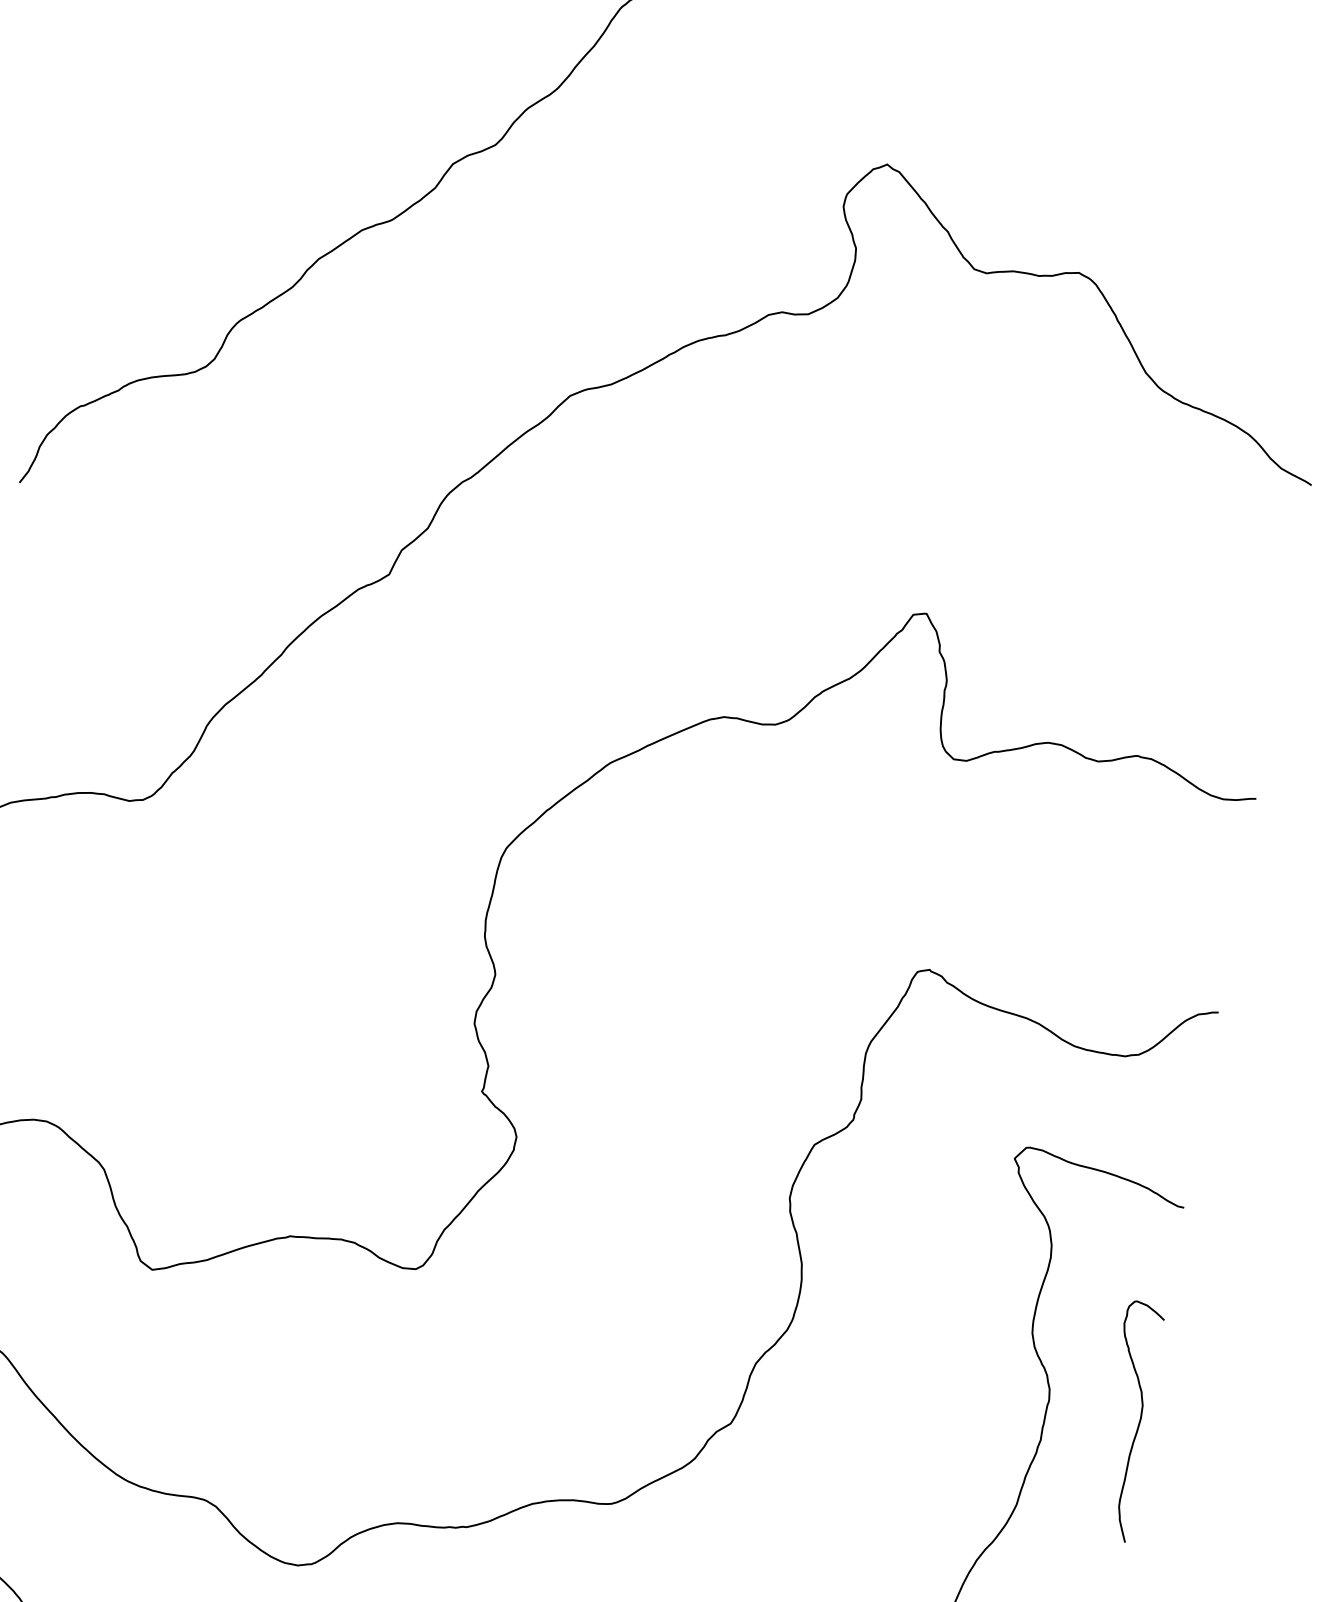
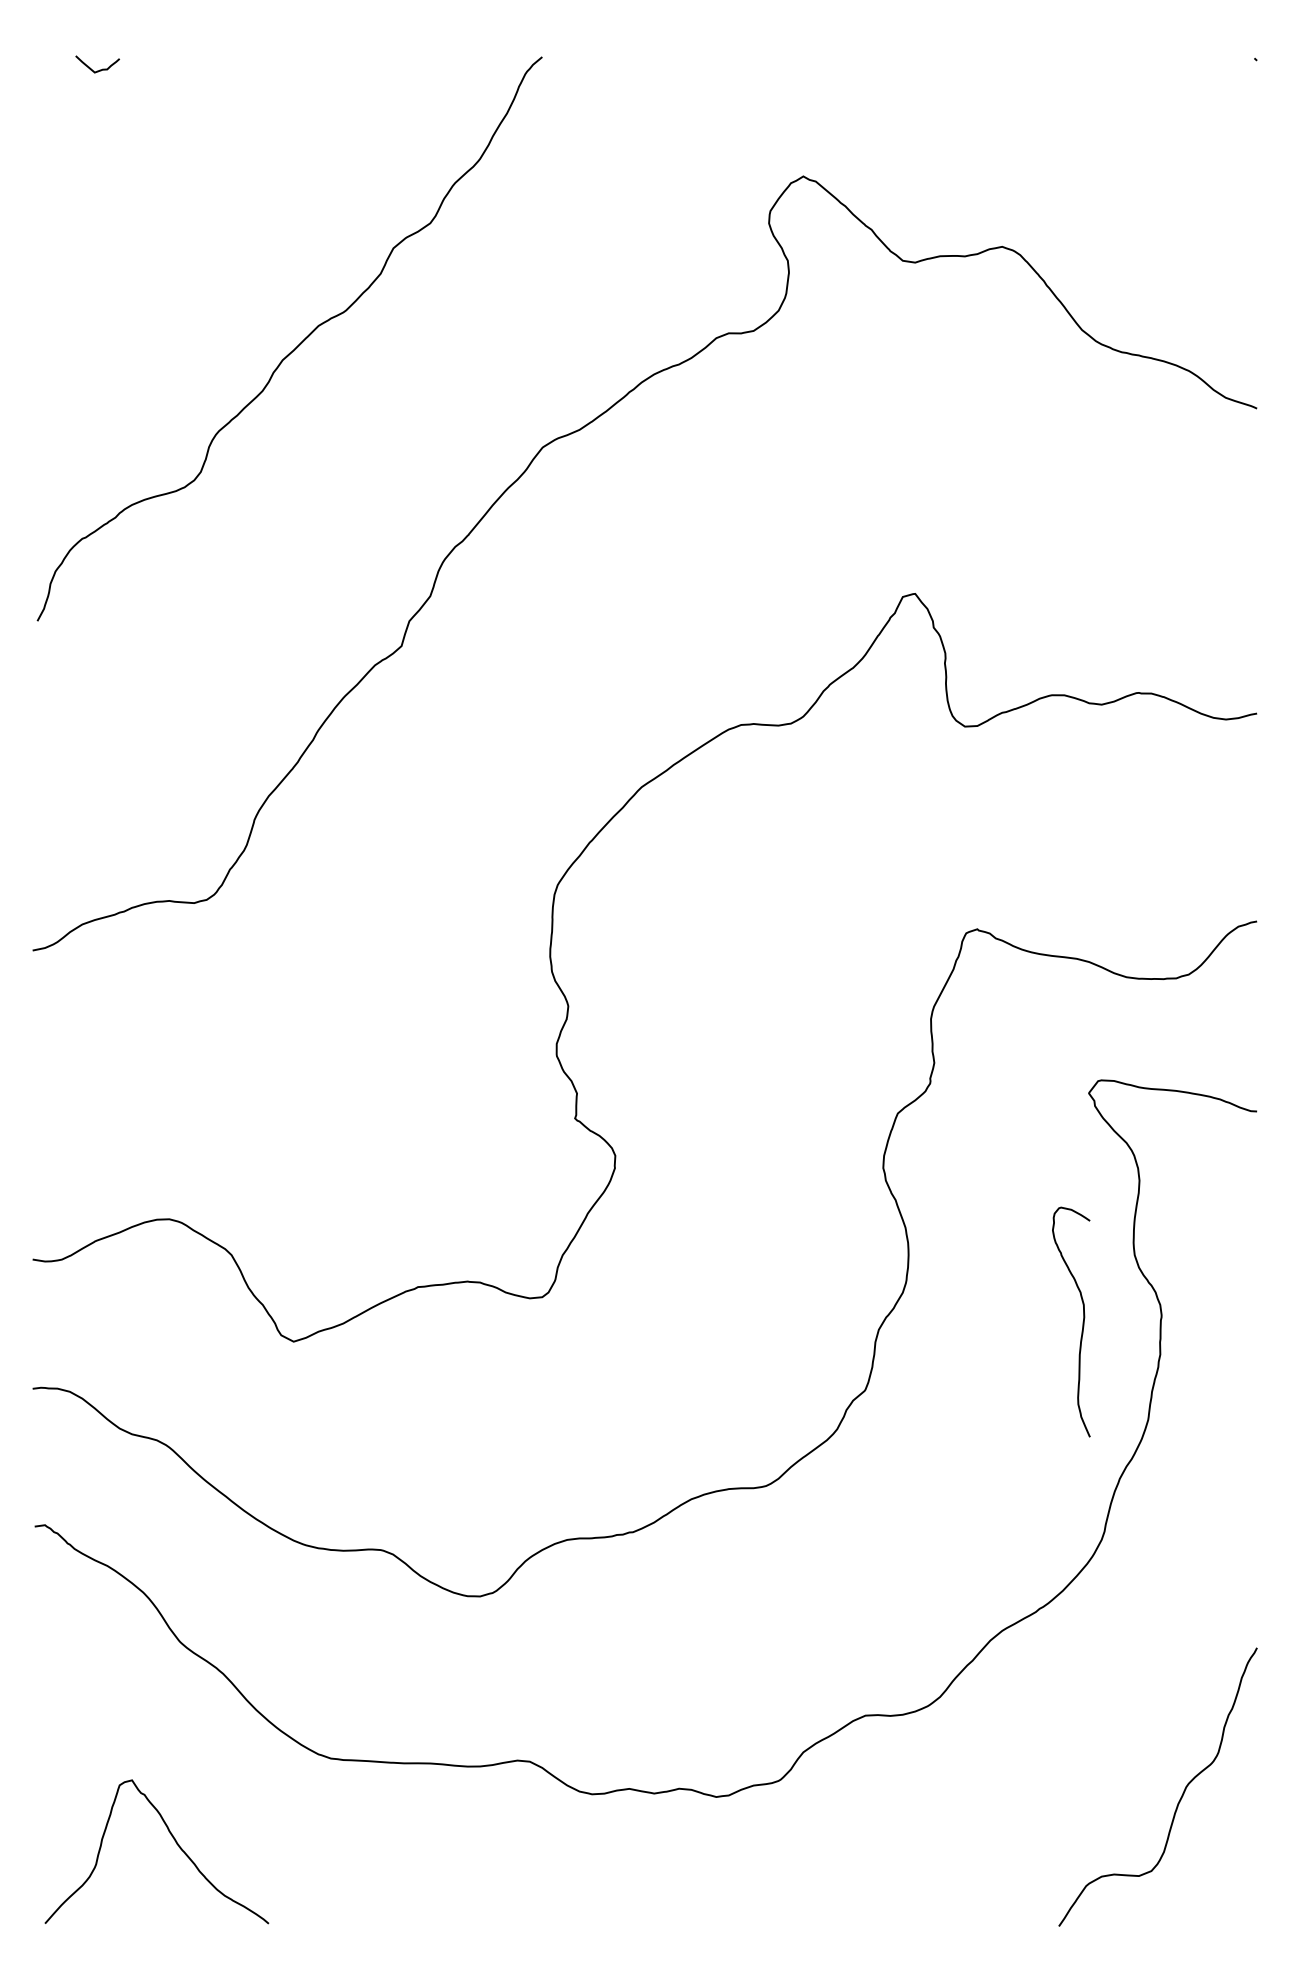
curve: (1138, 1422) -> (1082, 1321), moved

